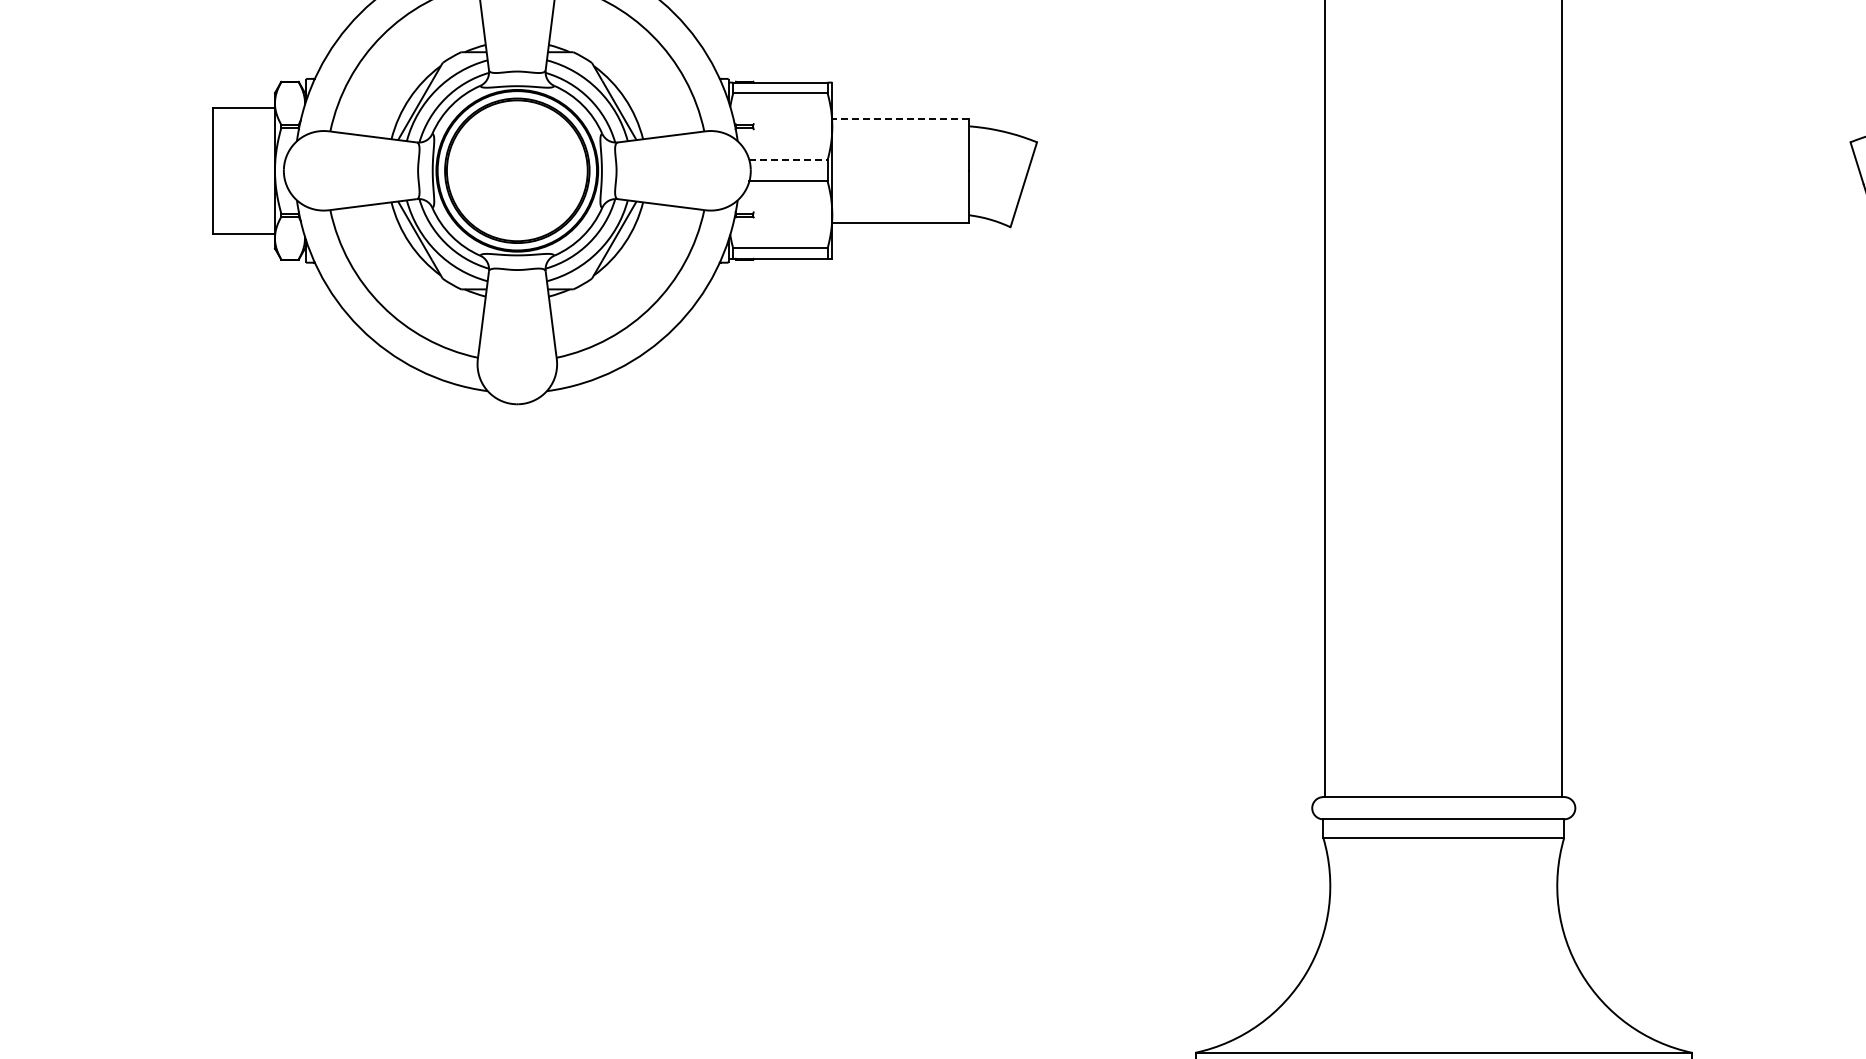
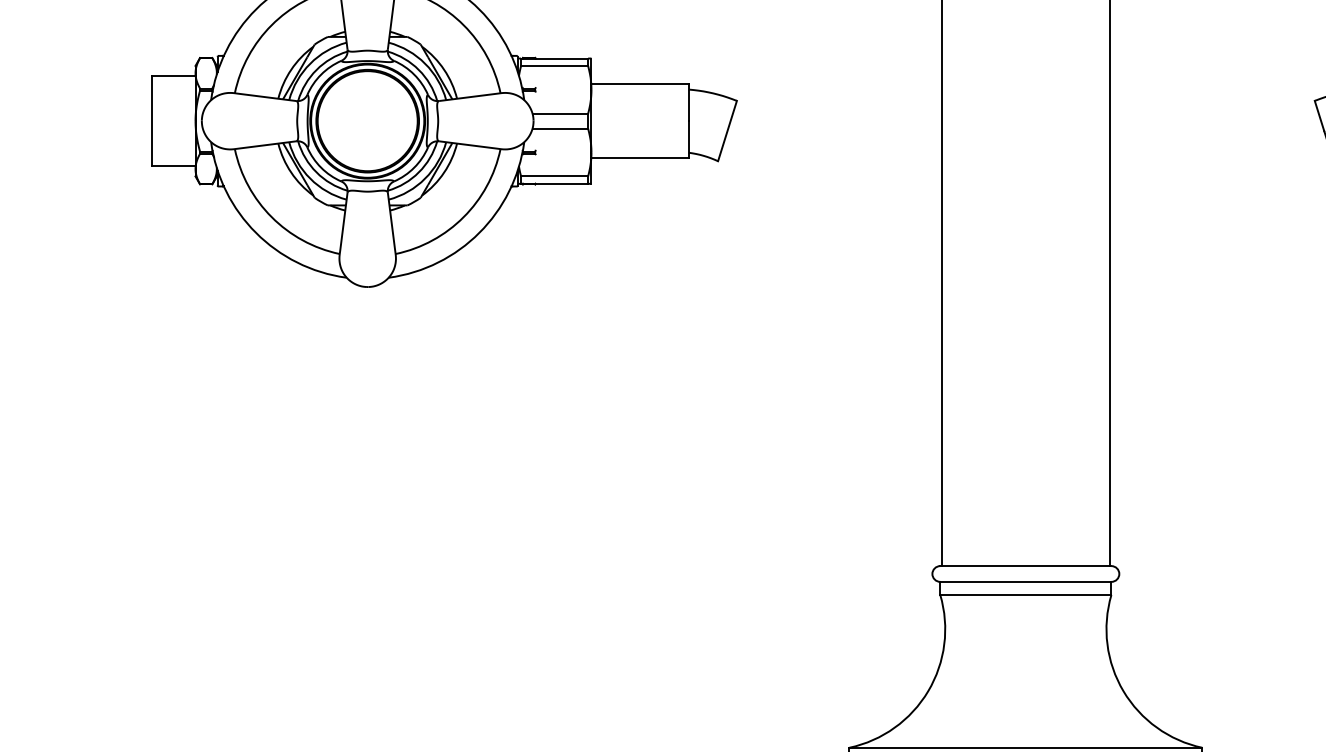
line: (900, 118) -> (639, 84), dashed -> solid
line: (789, 160) -> (561, 113), dashed -> solid

